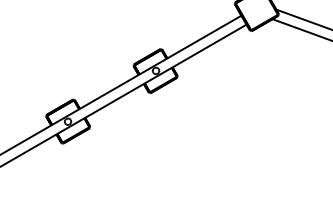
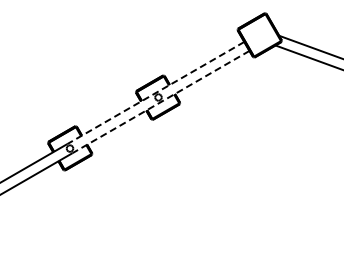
line: (153, 66) -> (155, 93), solid -> dashed
line: (158, 75) -> (160, 102), solid -> dashed

